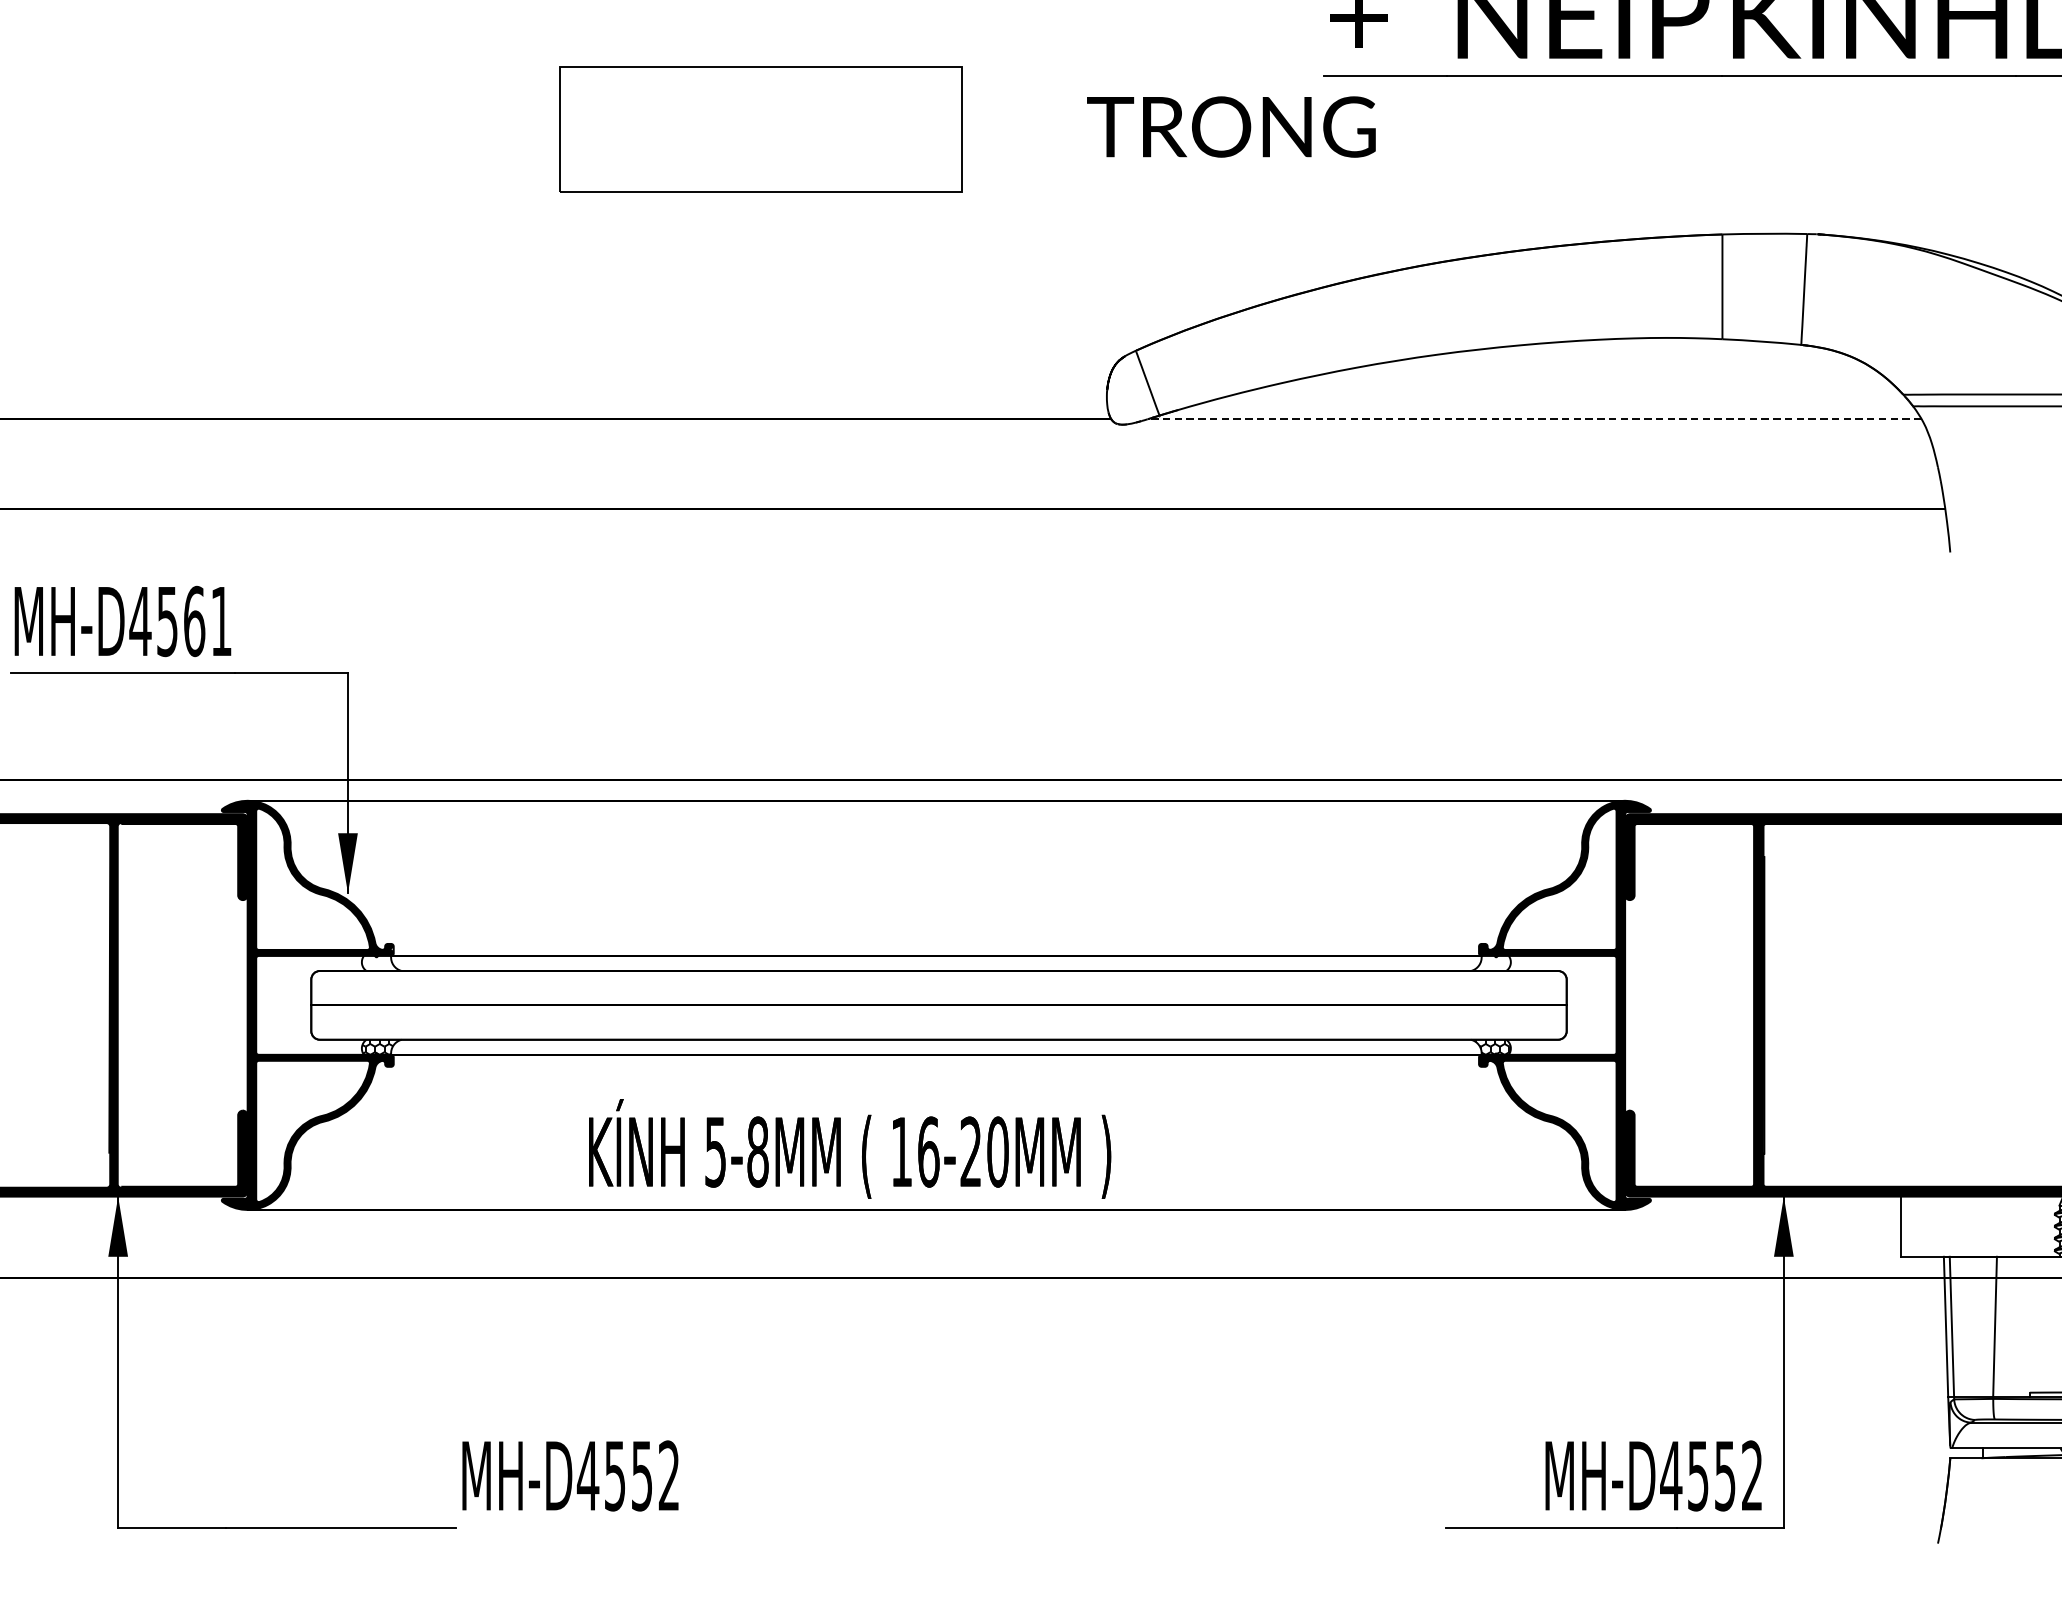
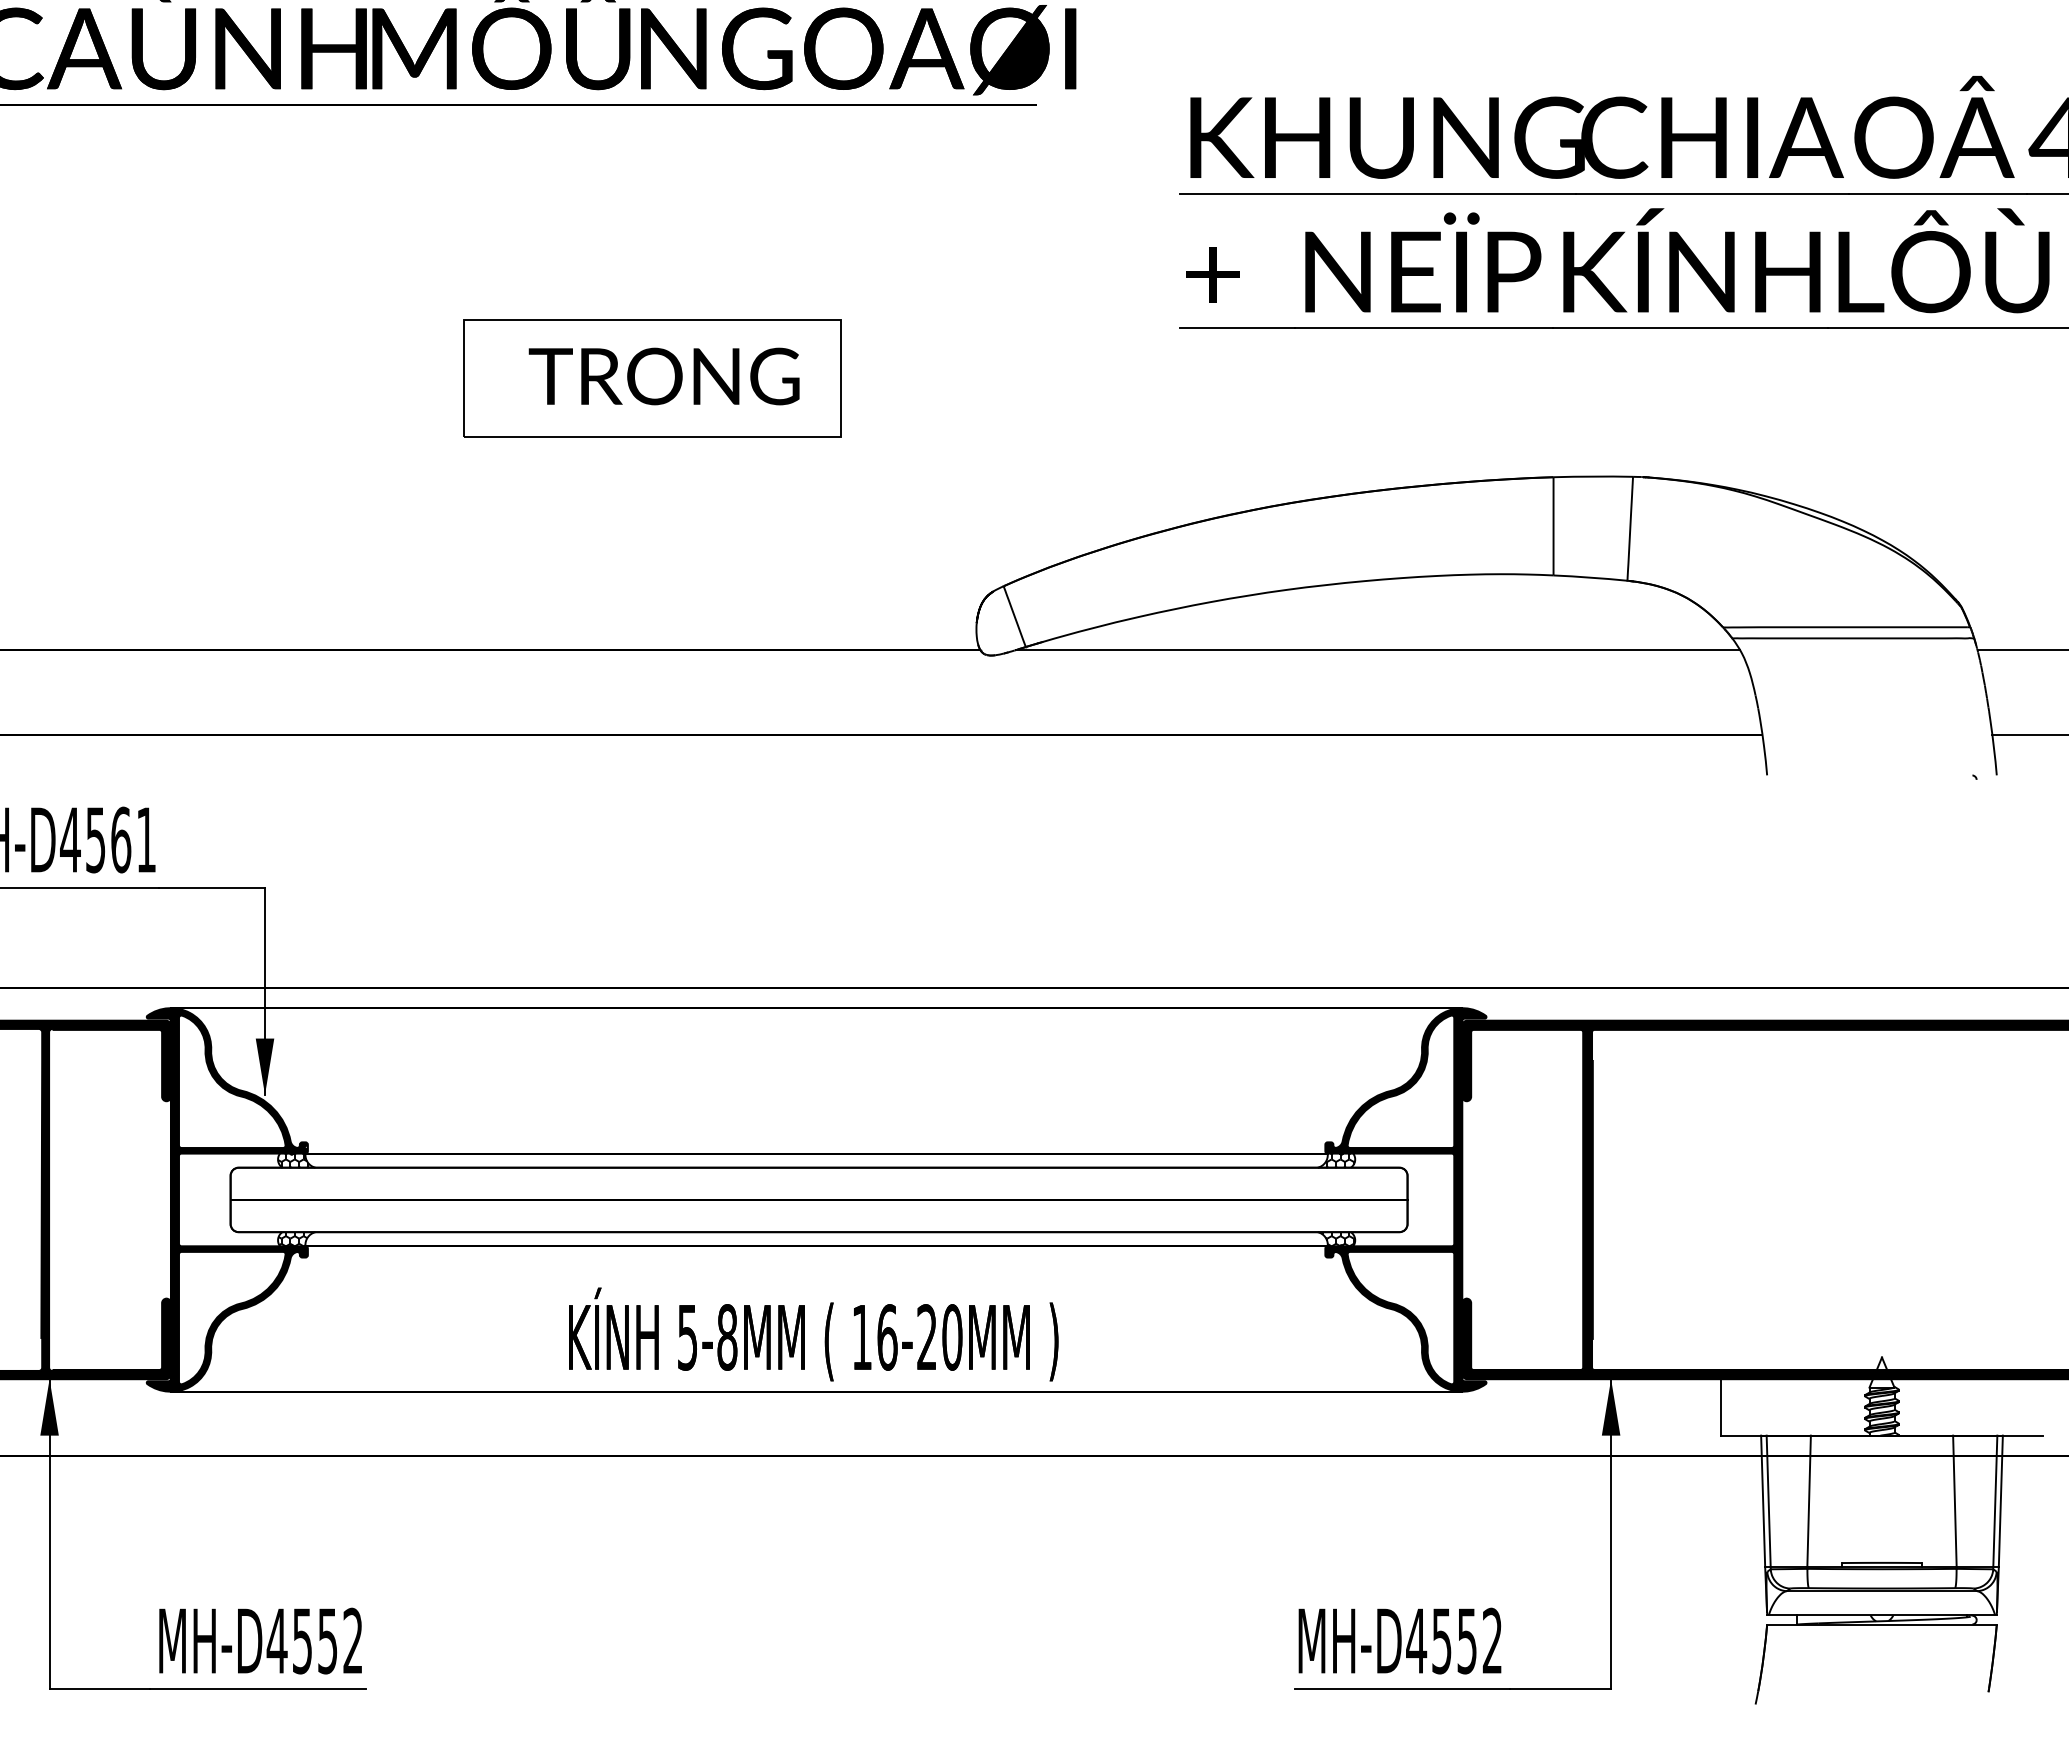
text: (1230, 127) -> (663, 376), moved
line: (1535, 418) -> (1378, 649), dashed -> solid
hatch: (378, 963) -> (293, 1160), added
hatch: (1490, 963) -> (1336, 1160), added
text: (849, 1148) -> (813, 1334), moved
text: (570, 1475) -> (260, 1640), moved
text: (1653, 1475) -> (1399, 1640), moved

